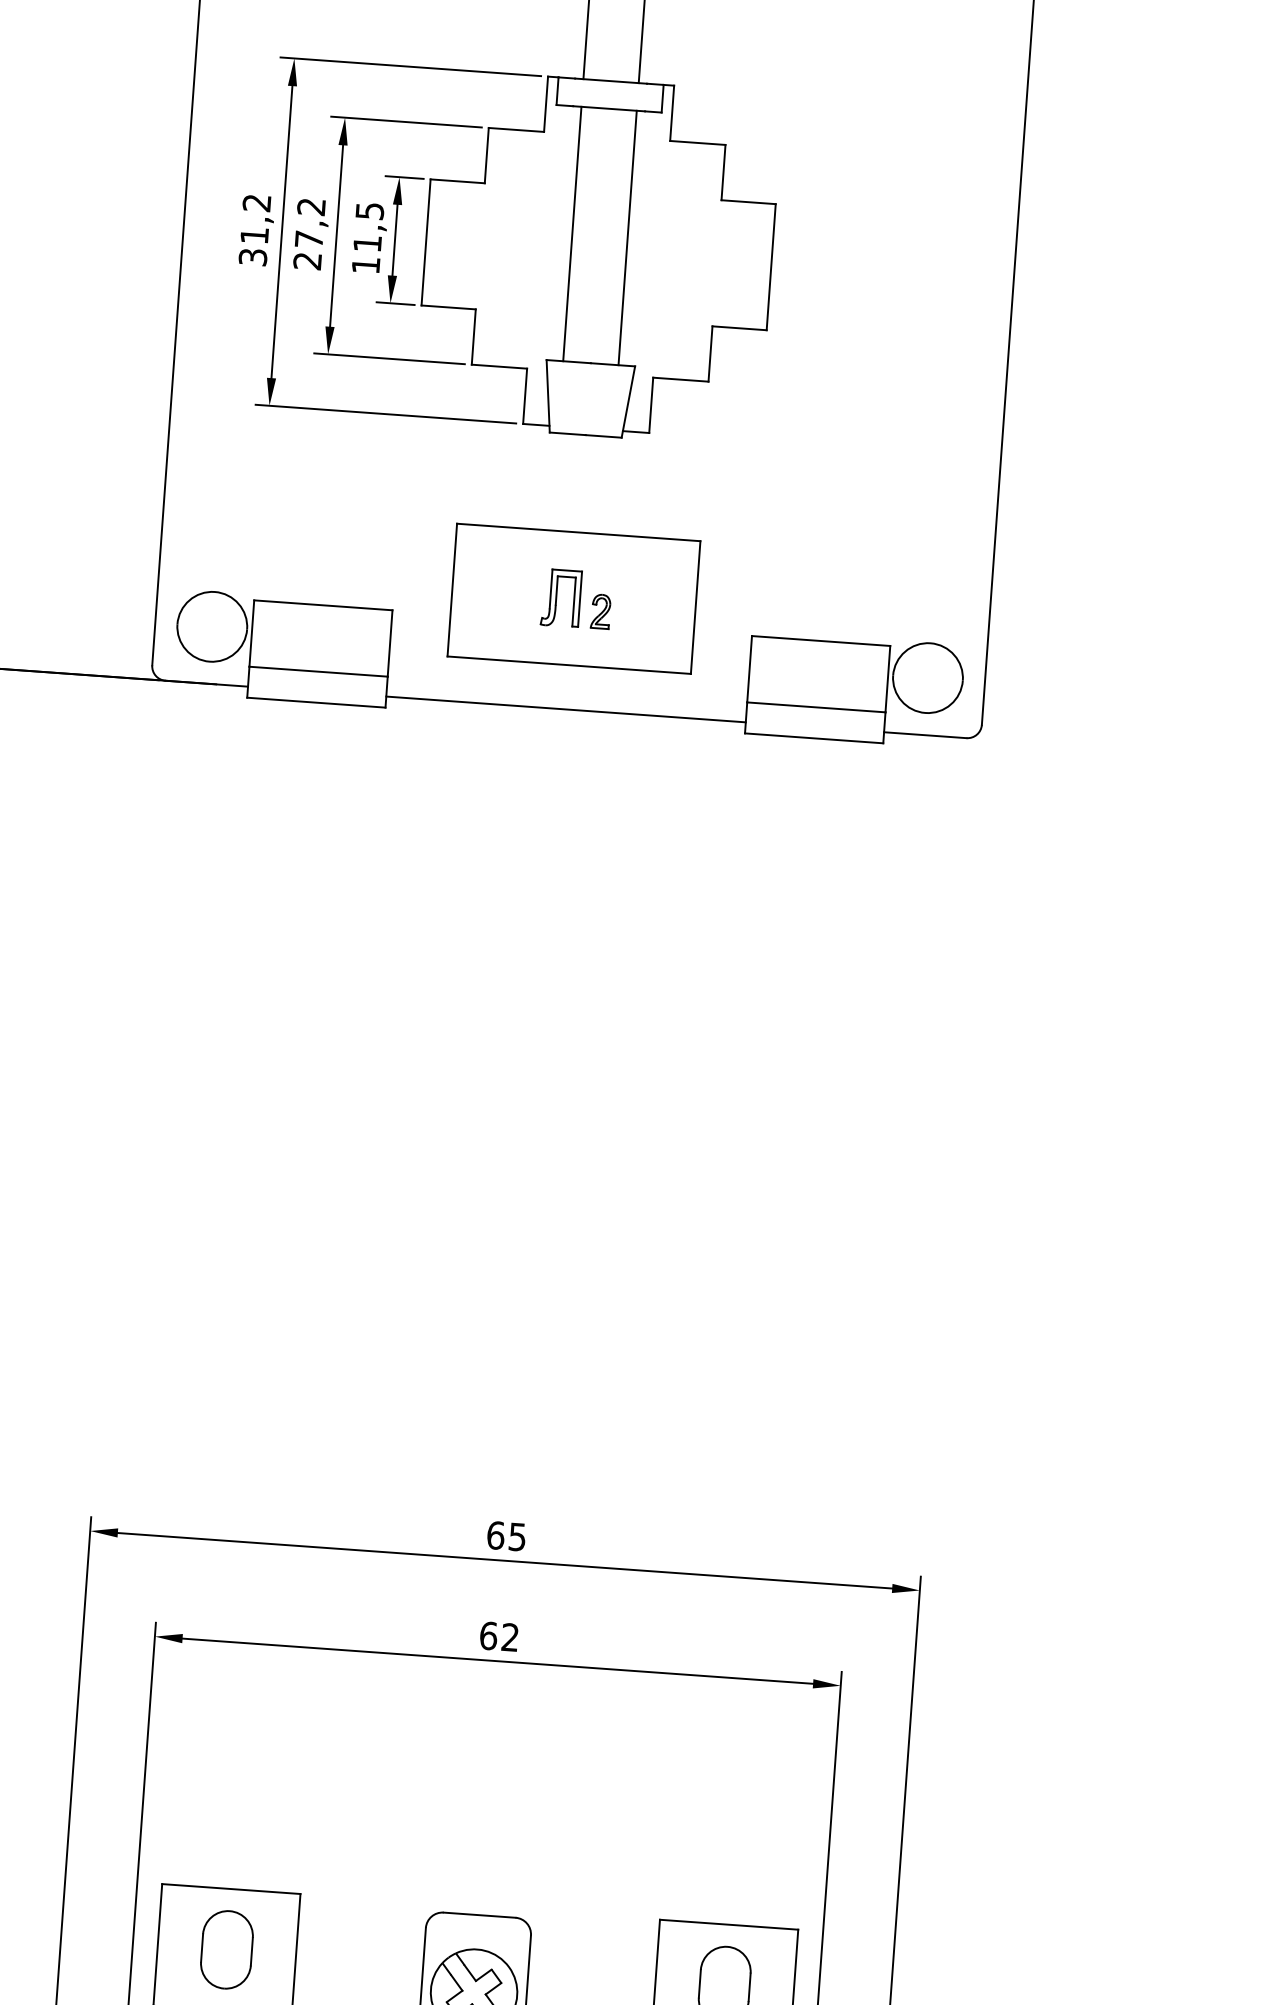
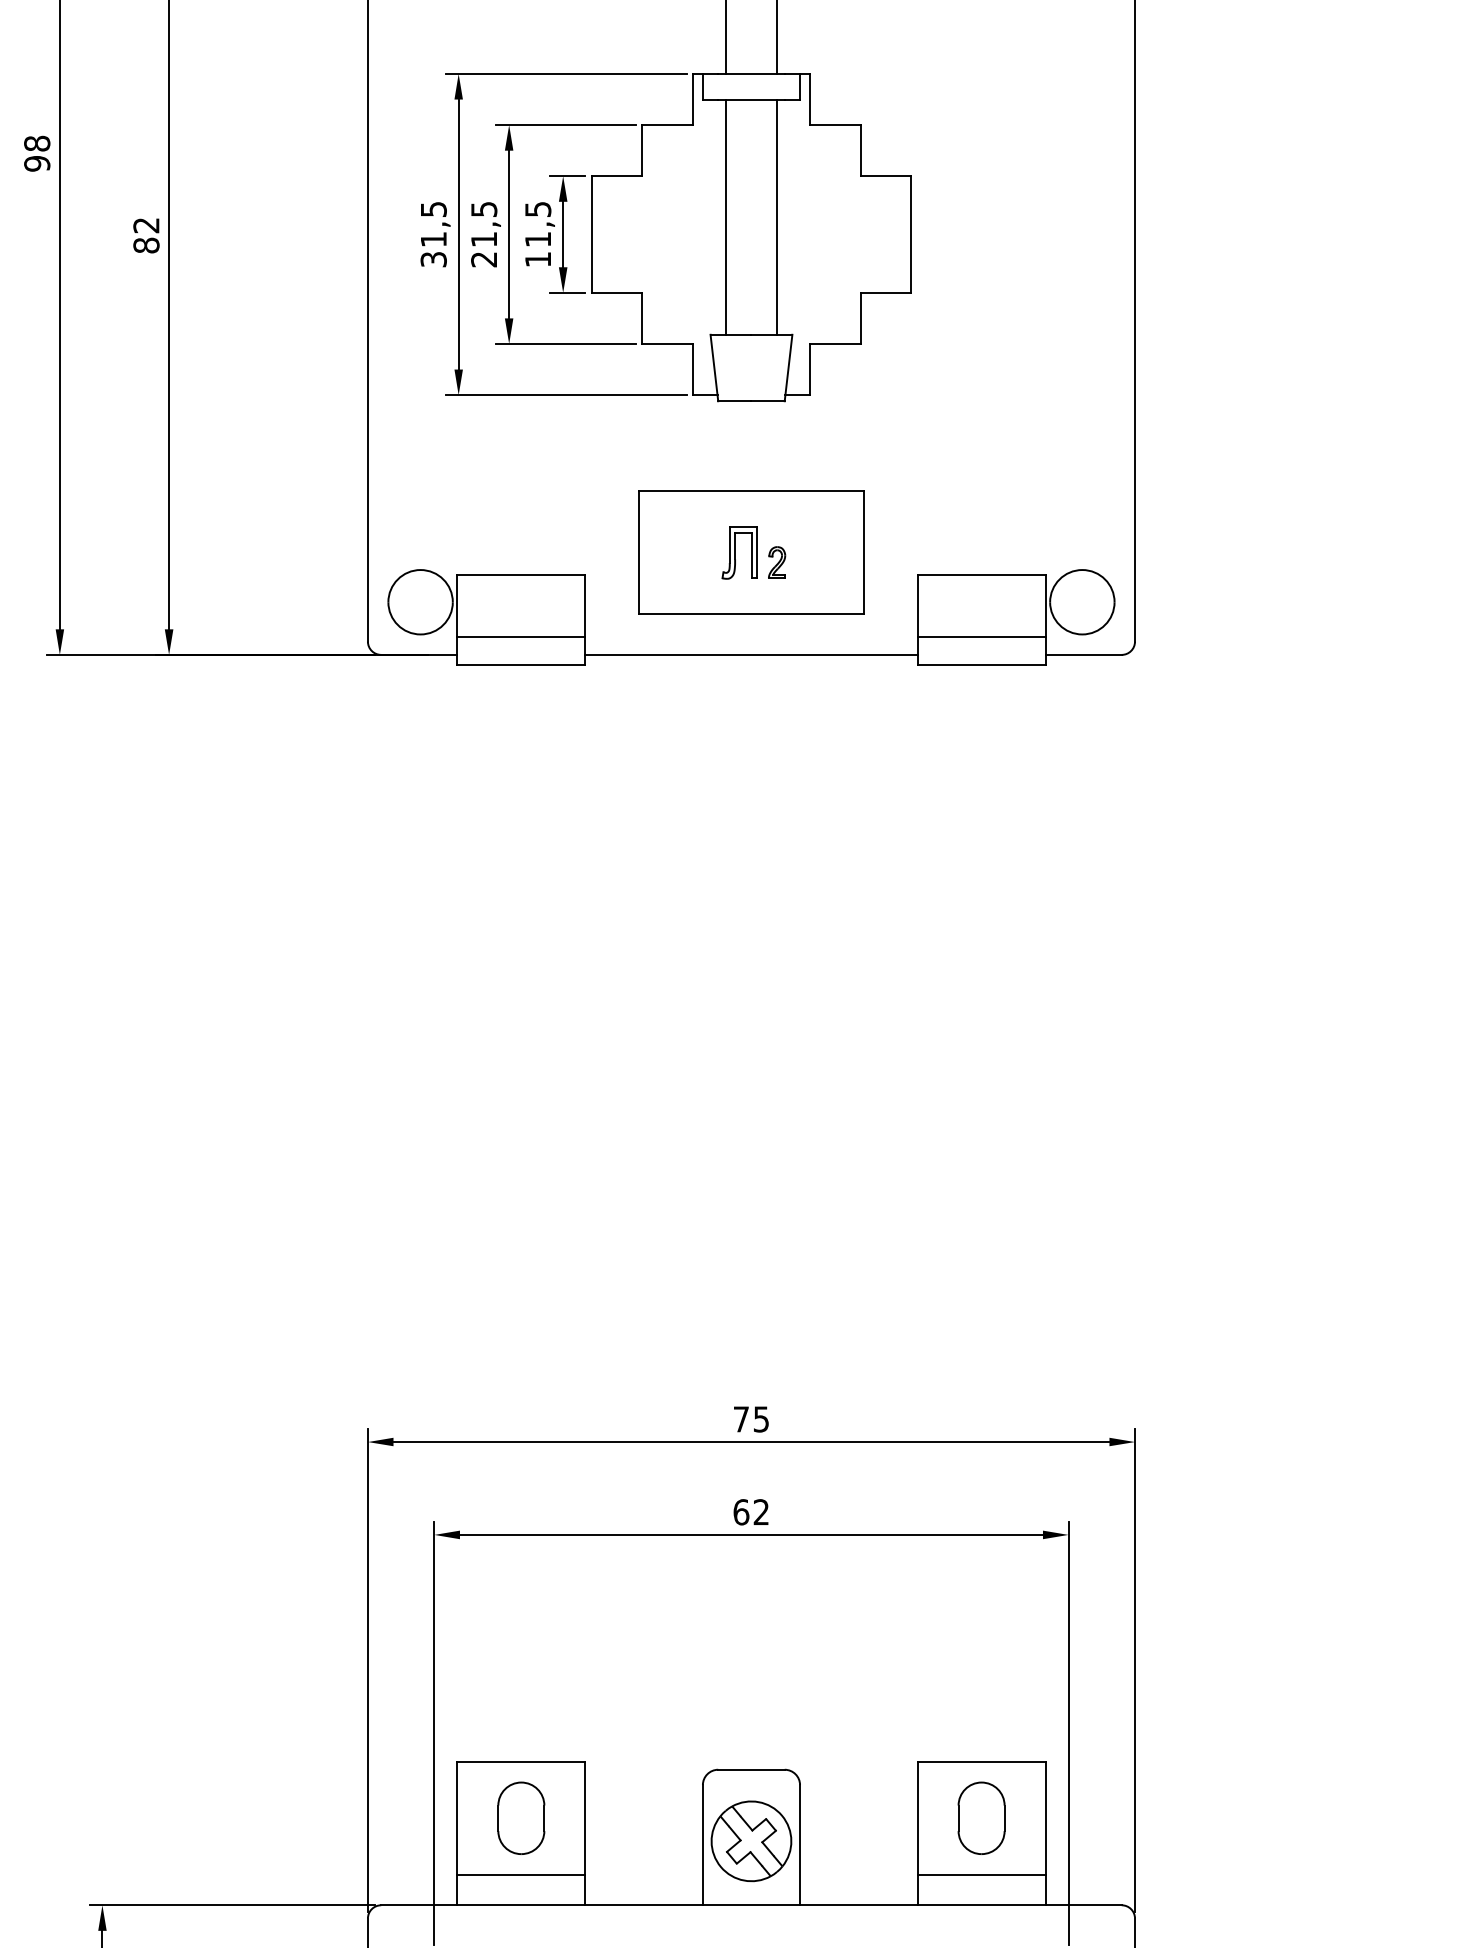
text: (256, 203) -> (433, 209), 31,2 -> 31,5
text: (310, 223) -> (484, 224), 27,2 -> 21,5
text: (495, 1535) -> (741, 1419), 65 -> 75

